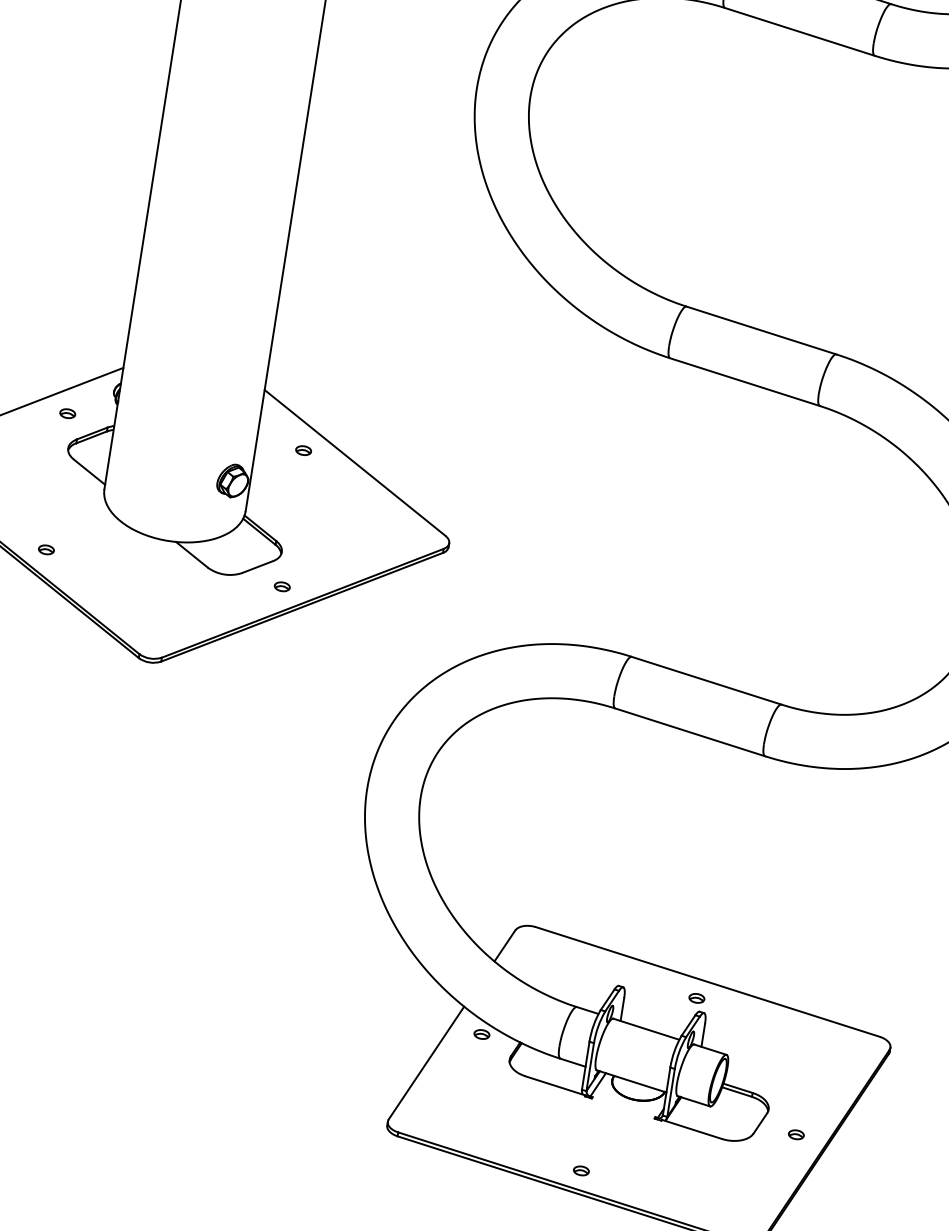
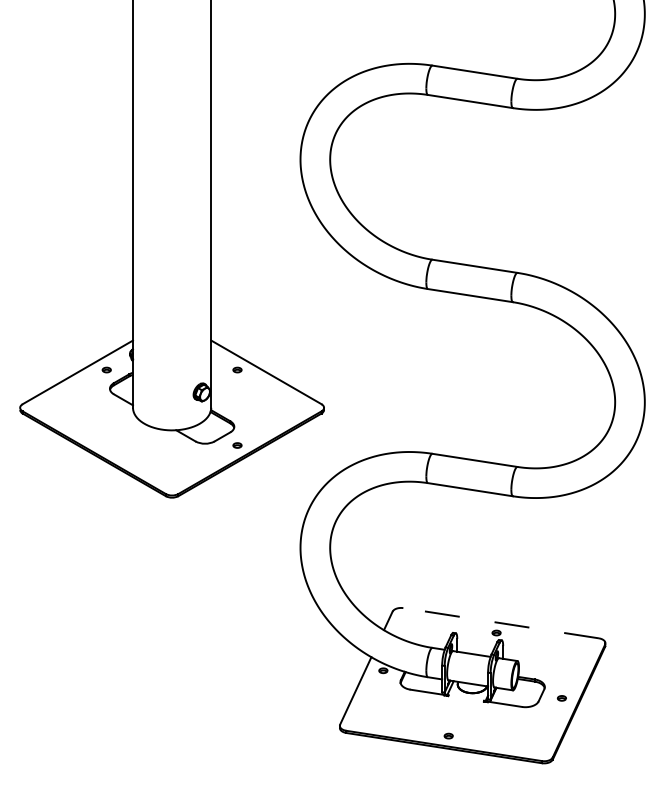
part: (45, 549) -> (106, 445), removed
line: (708, 982) -> (501, 623), solid -> dashed

